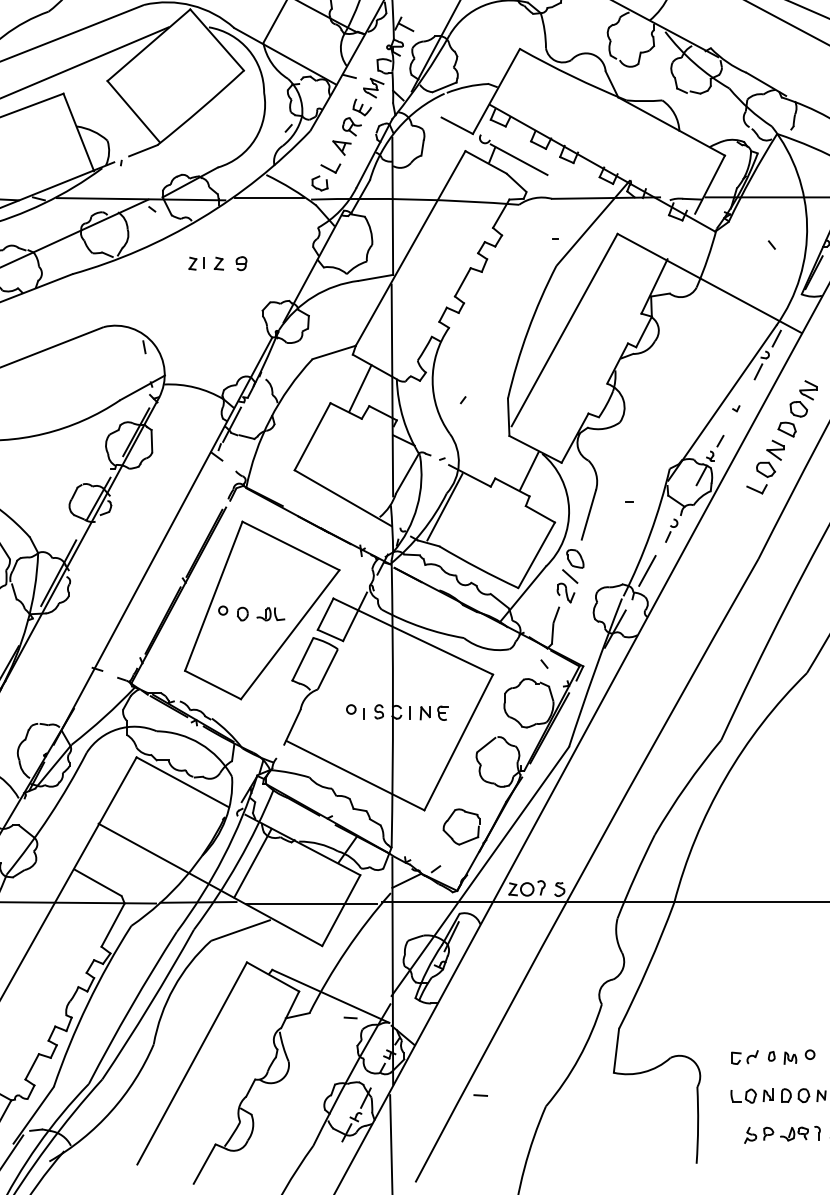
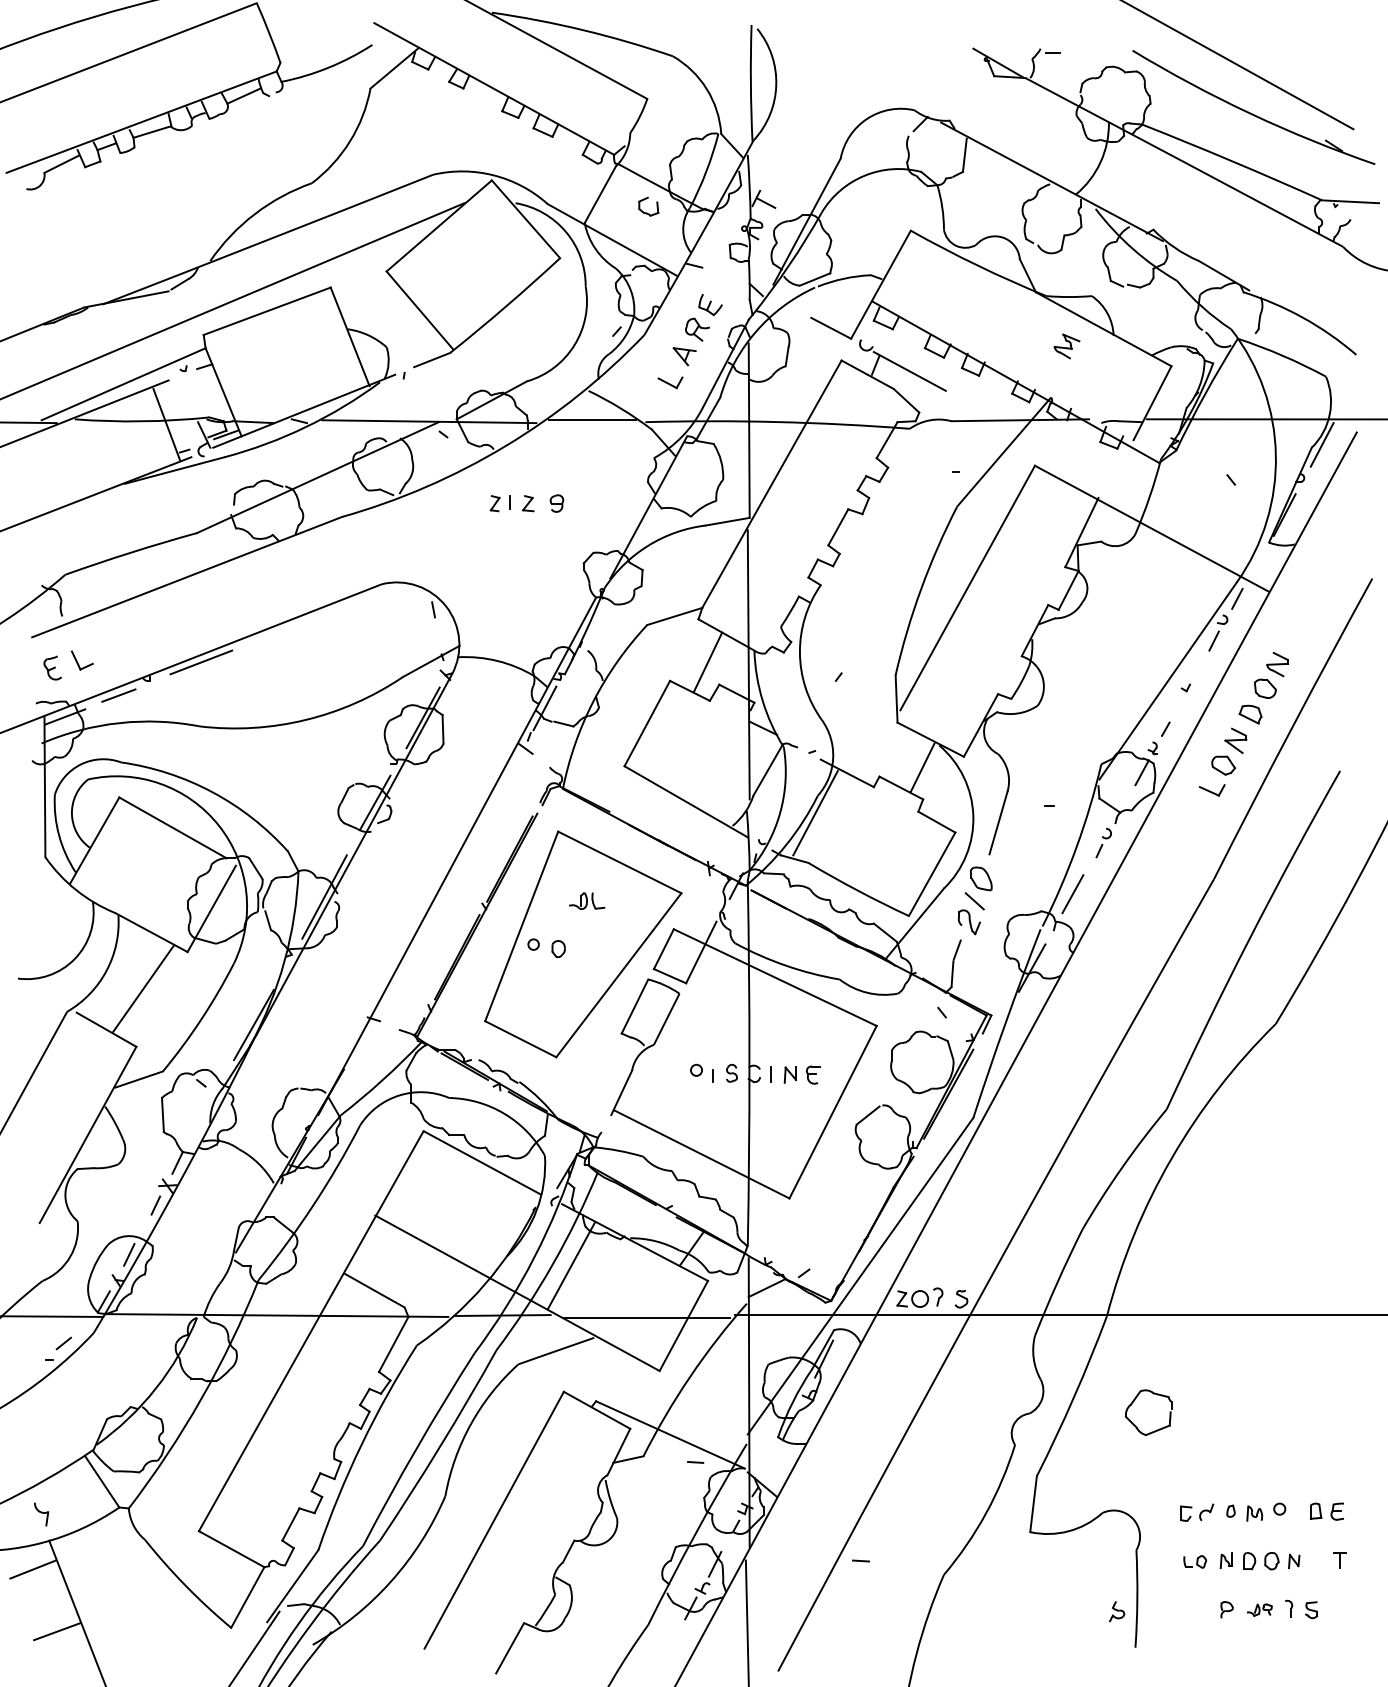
part: (373, 88) -> (1066, 346), moved
part: (319, 188) -> (647, 212), moved
part: (271, 613) -> (587, 900), moved
part: (451, 817) -> (1135, 1400), moved
part: (743, 1095) -> (1194, 1561), size x0.7
part: (794, 1134) -> (1259, 1610), size x0.7
part: (750, 1135) -> (1117, 1611), moved

